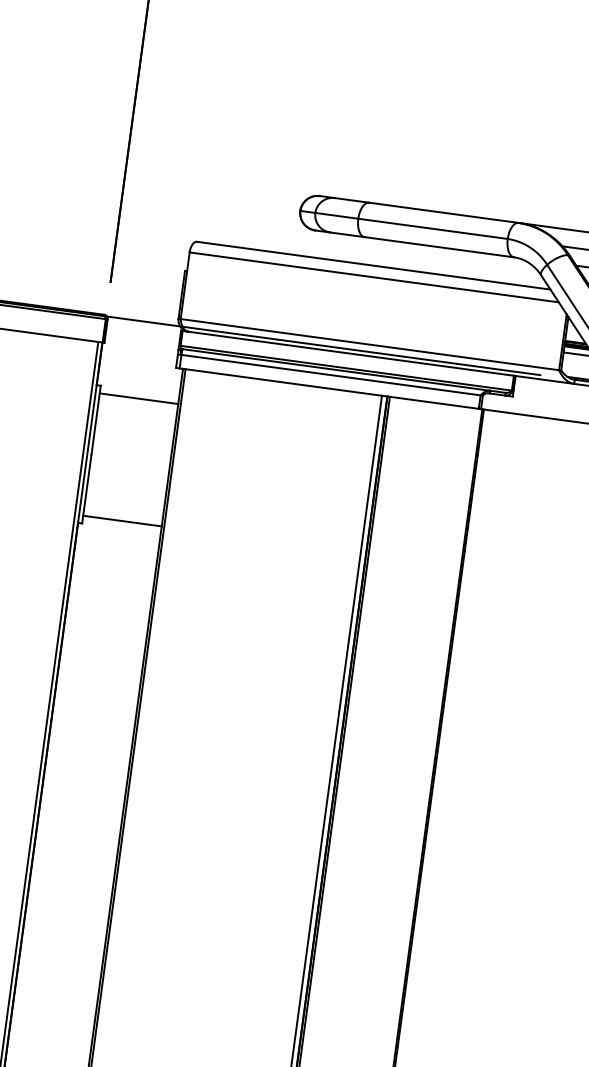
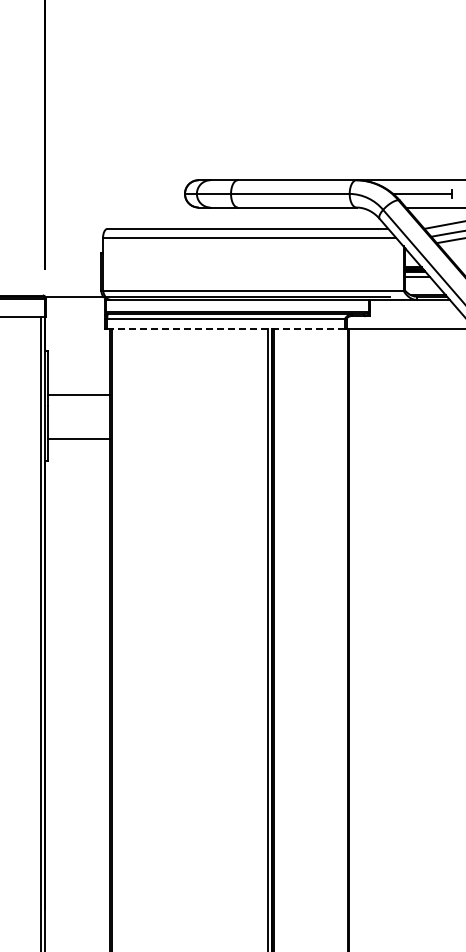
line: (329, 388) -> (226, 329), solid -> dashed
line: (138, 398) -> (78, 395), moved
line: (121, 520) -> (78, 438), moved

